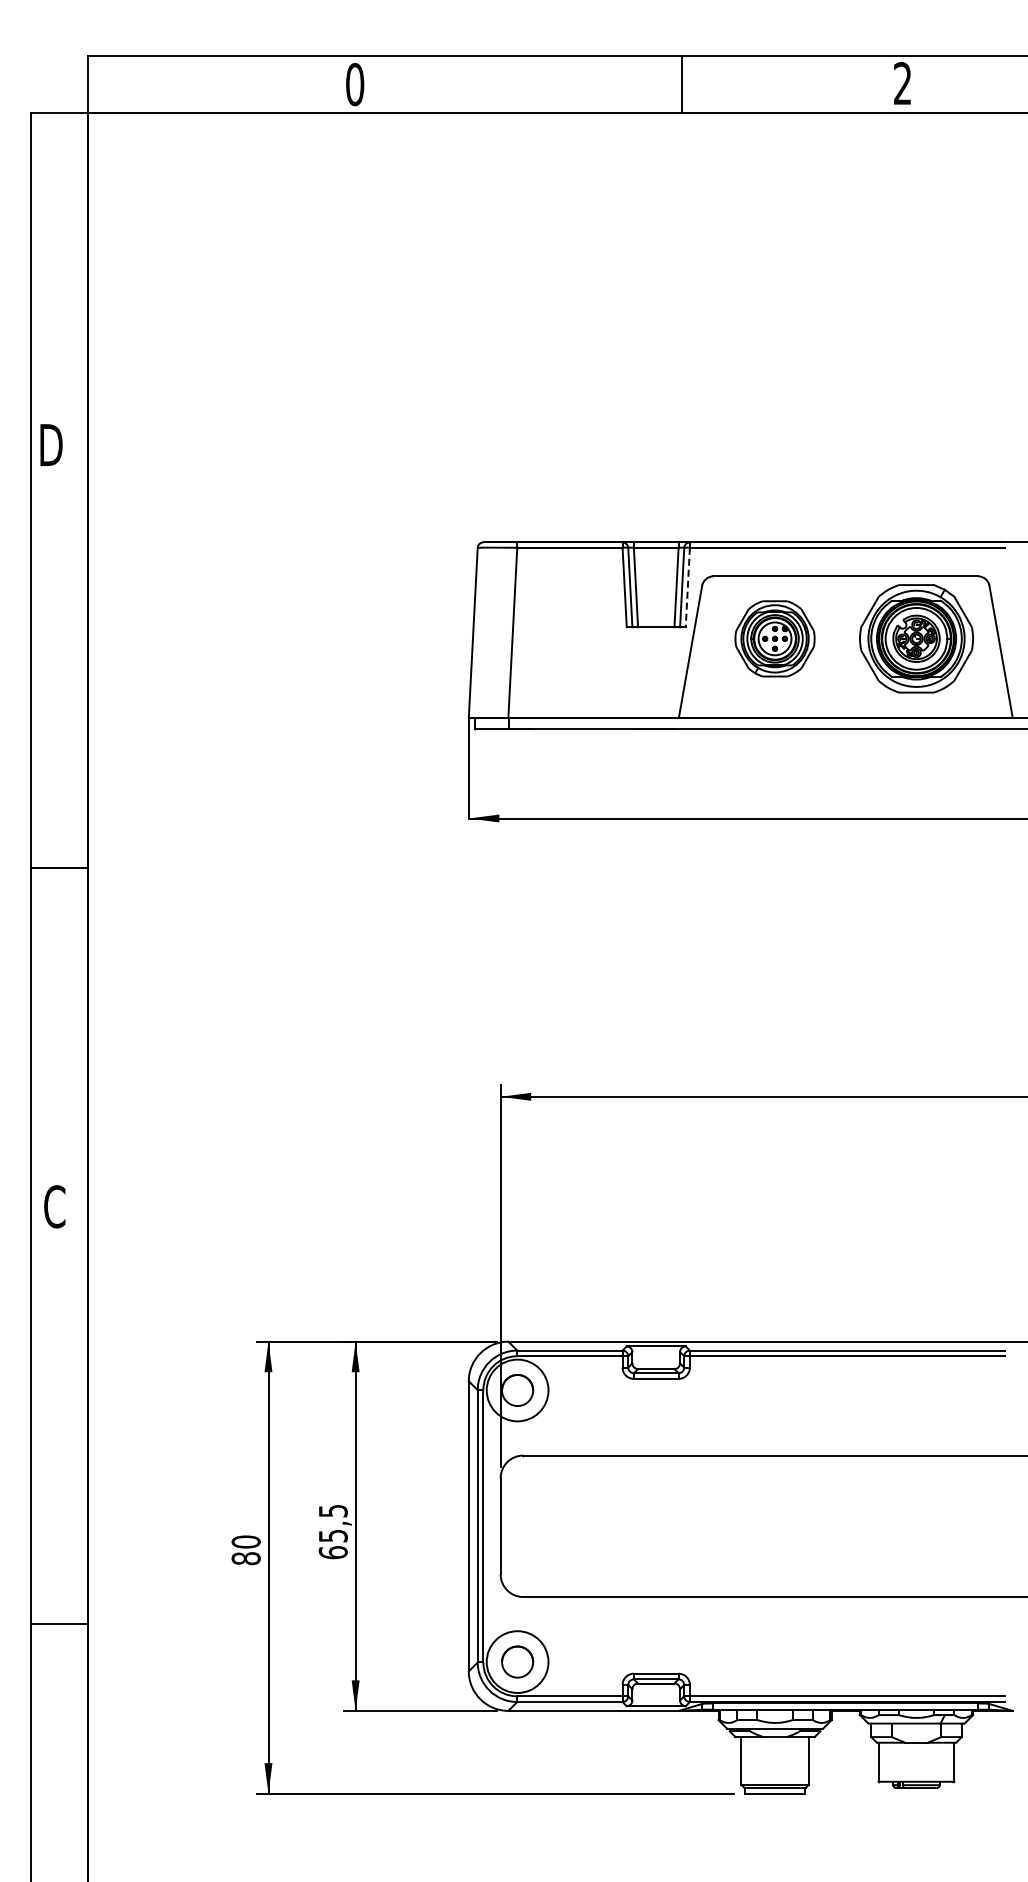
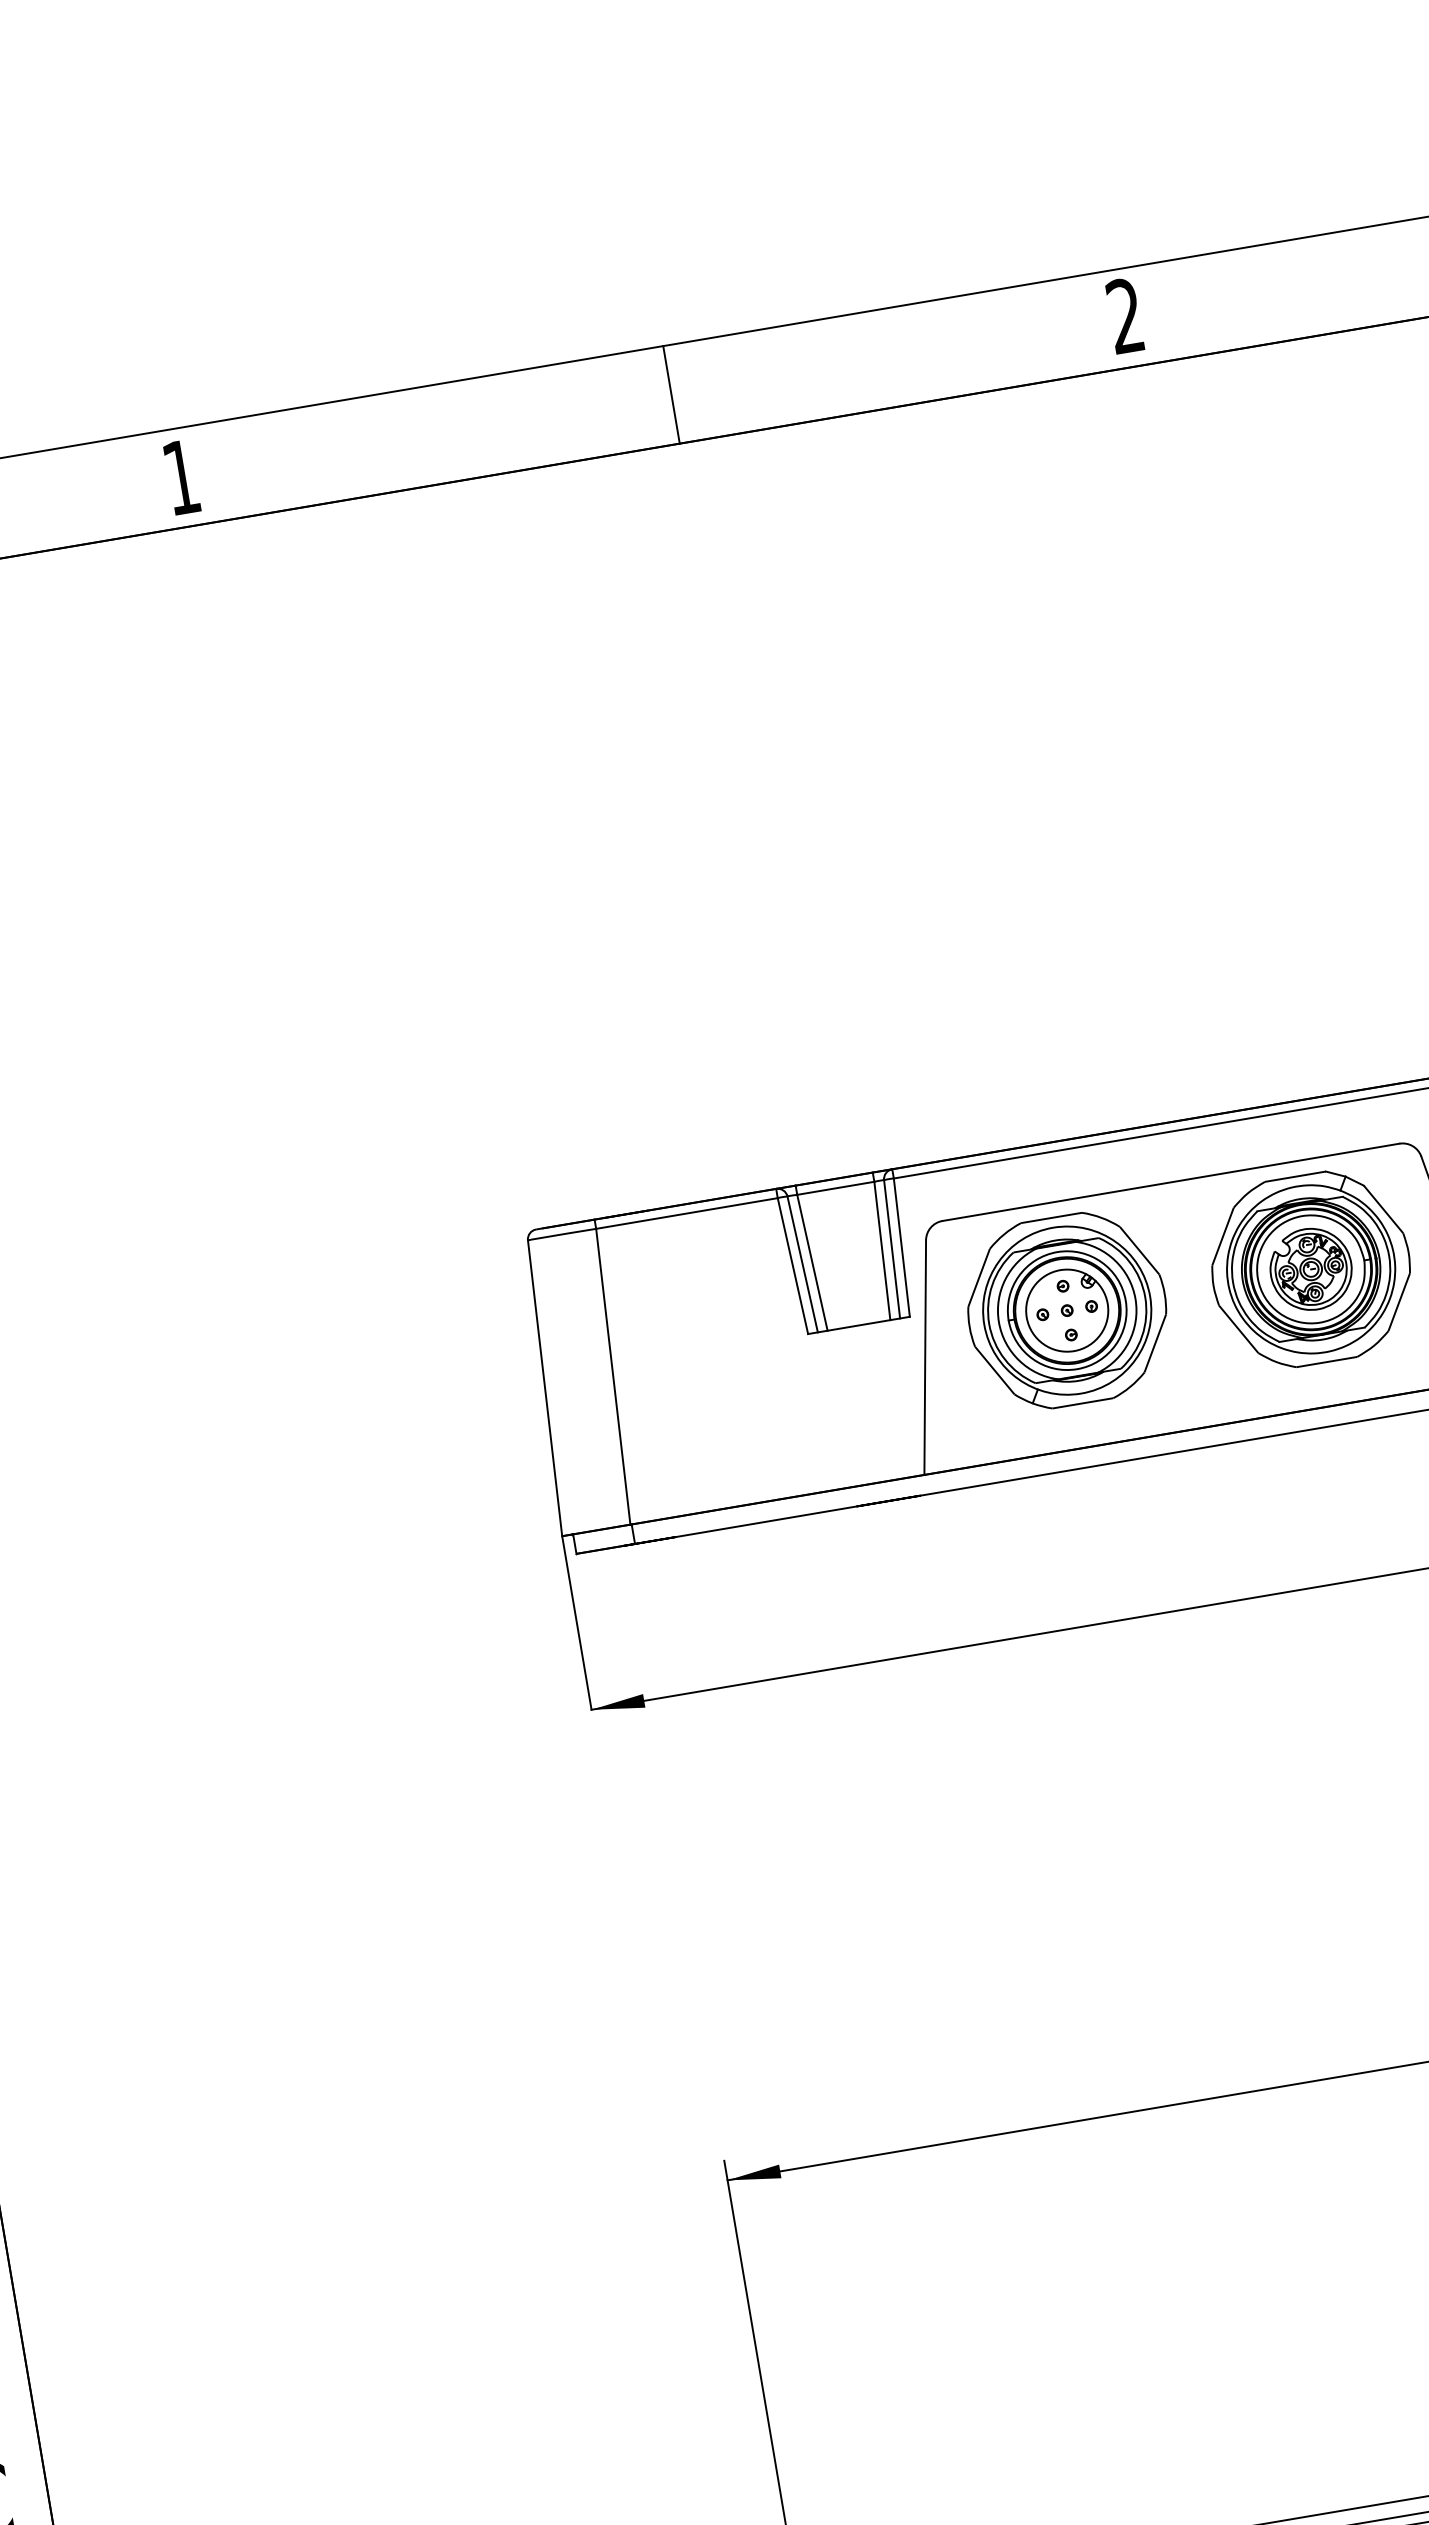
text: (355, 84) -> (182, 477), 0 -> 1
line: (682, 84) -> (671, 394), moved
line: (687, 587) -> (901, 1247), dashed -> solid
part: (774, 638) -> (1066, 1310), size x1.43

